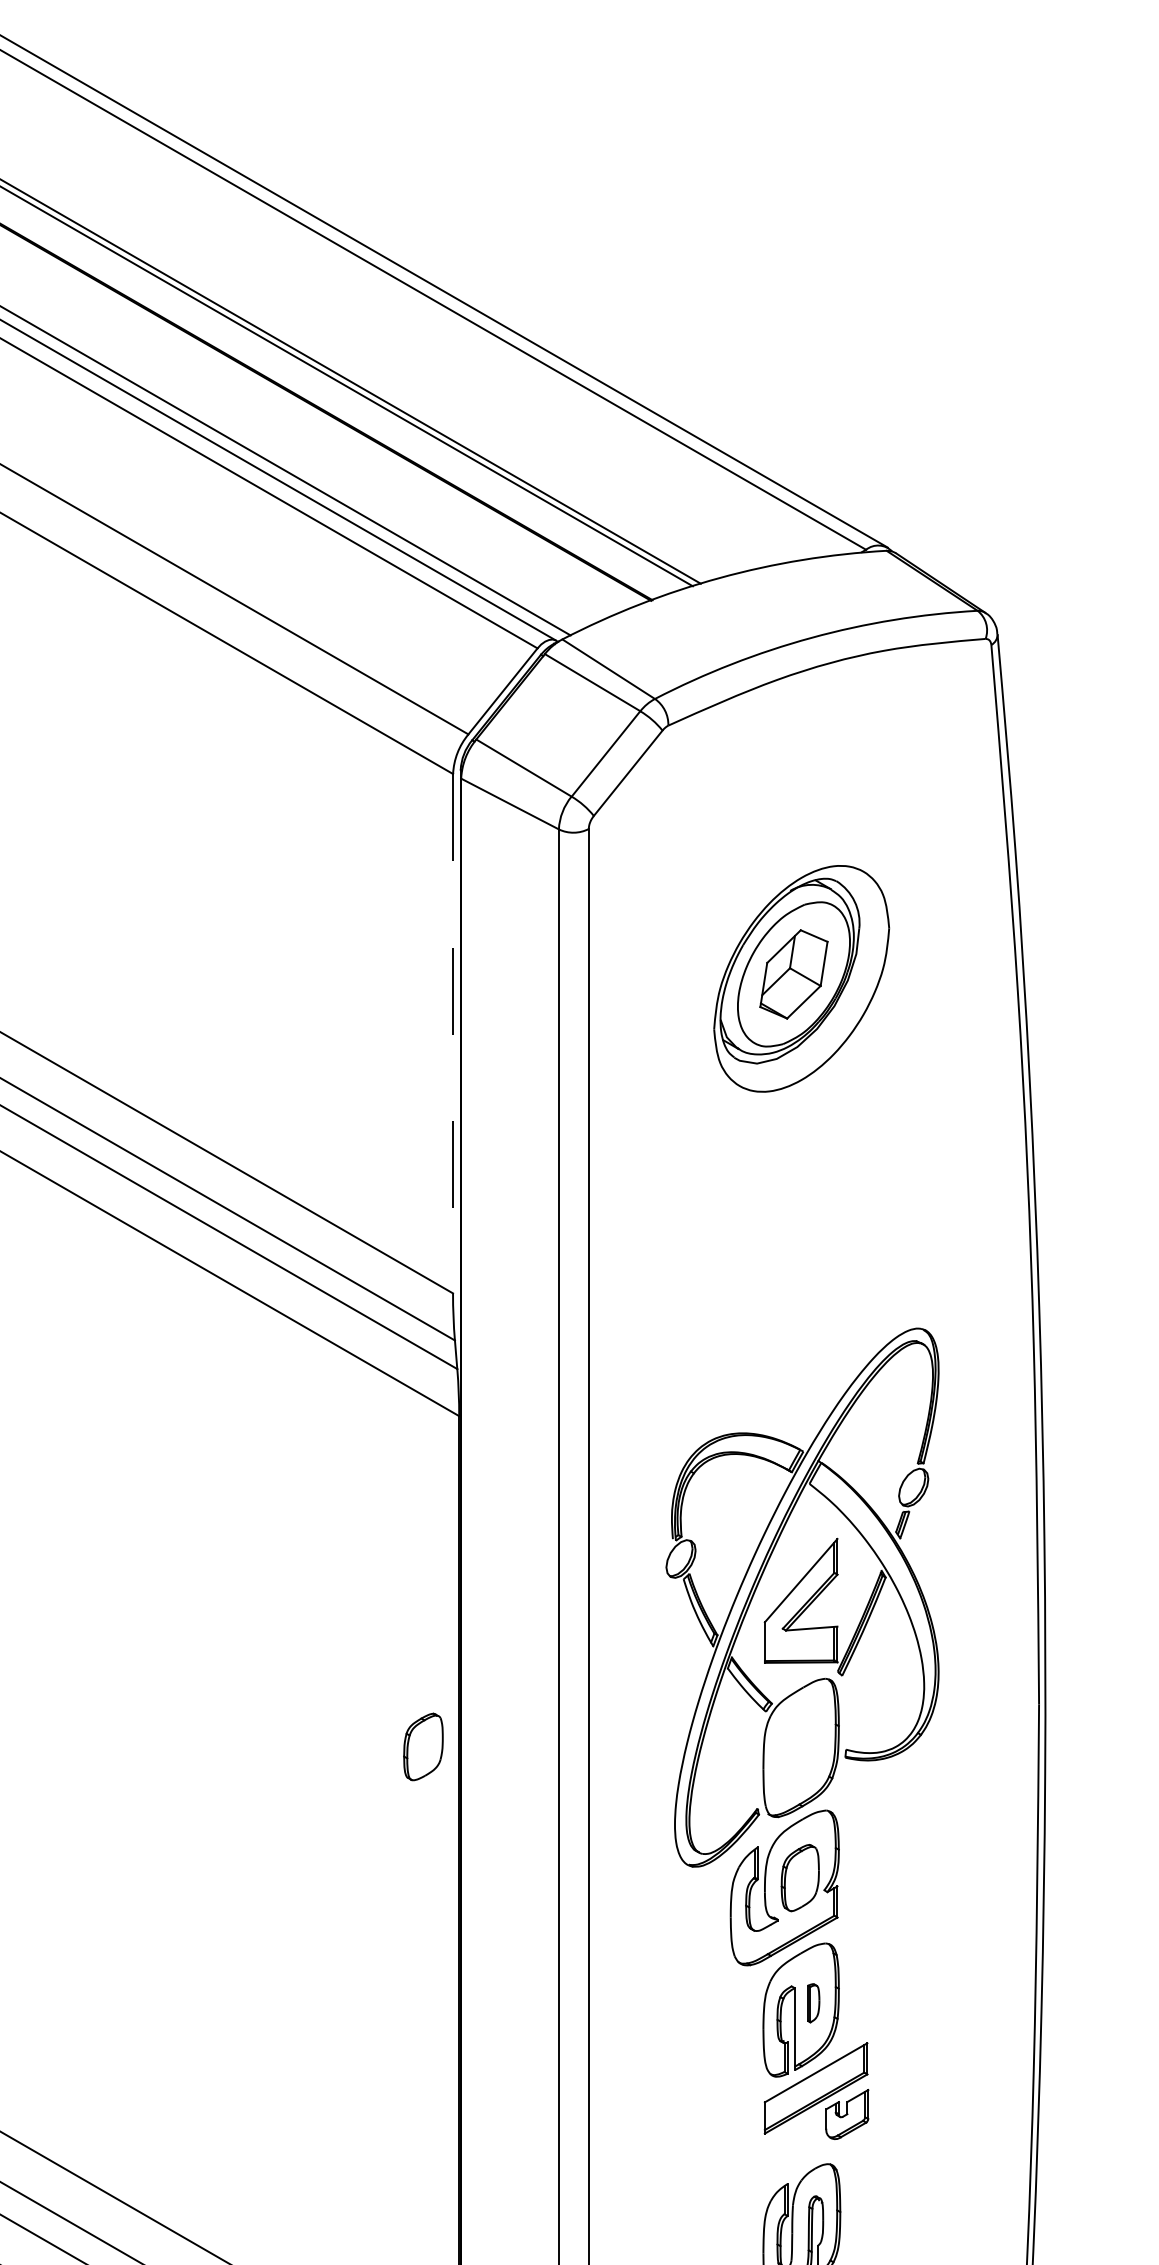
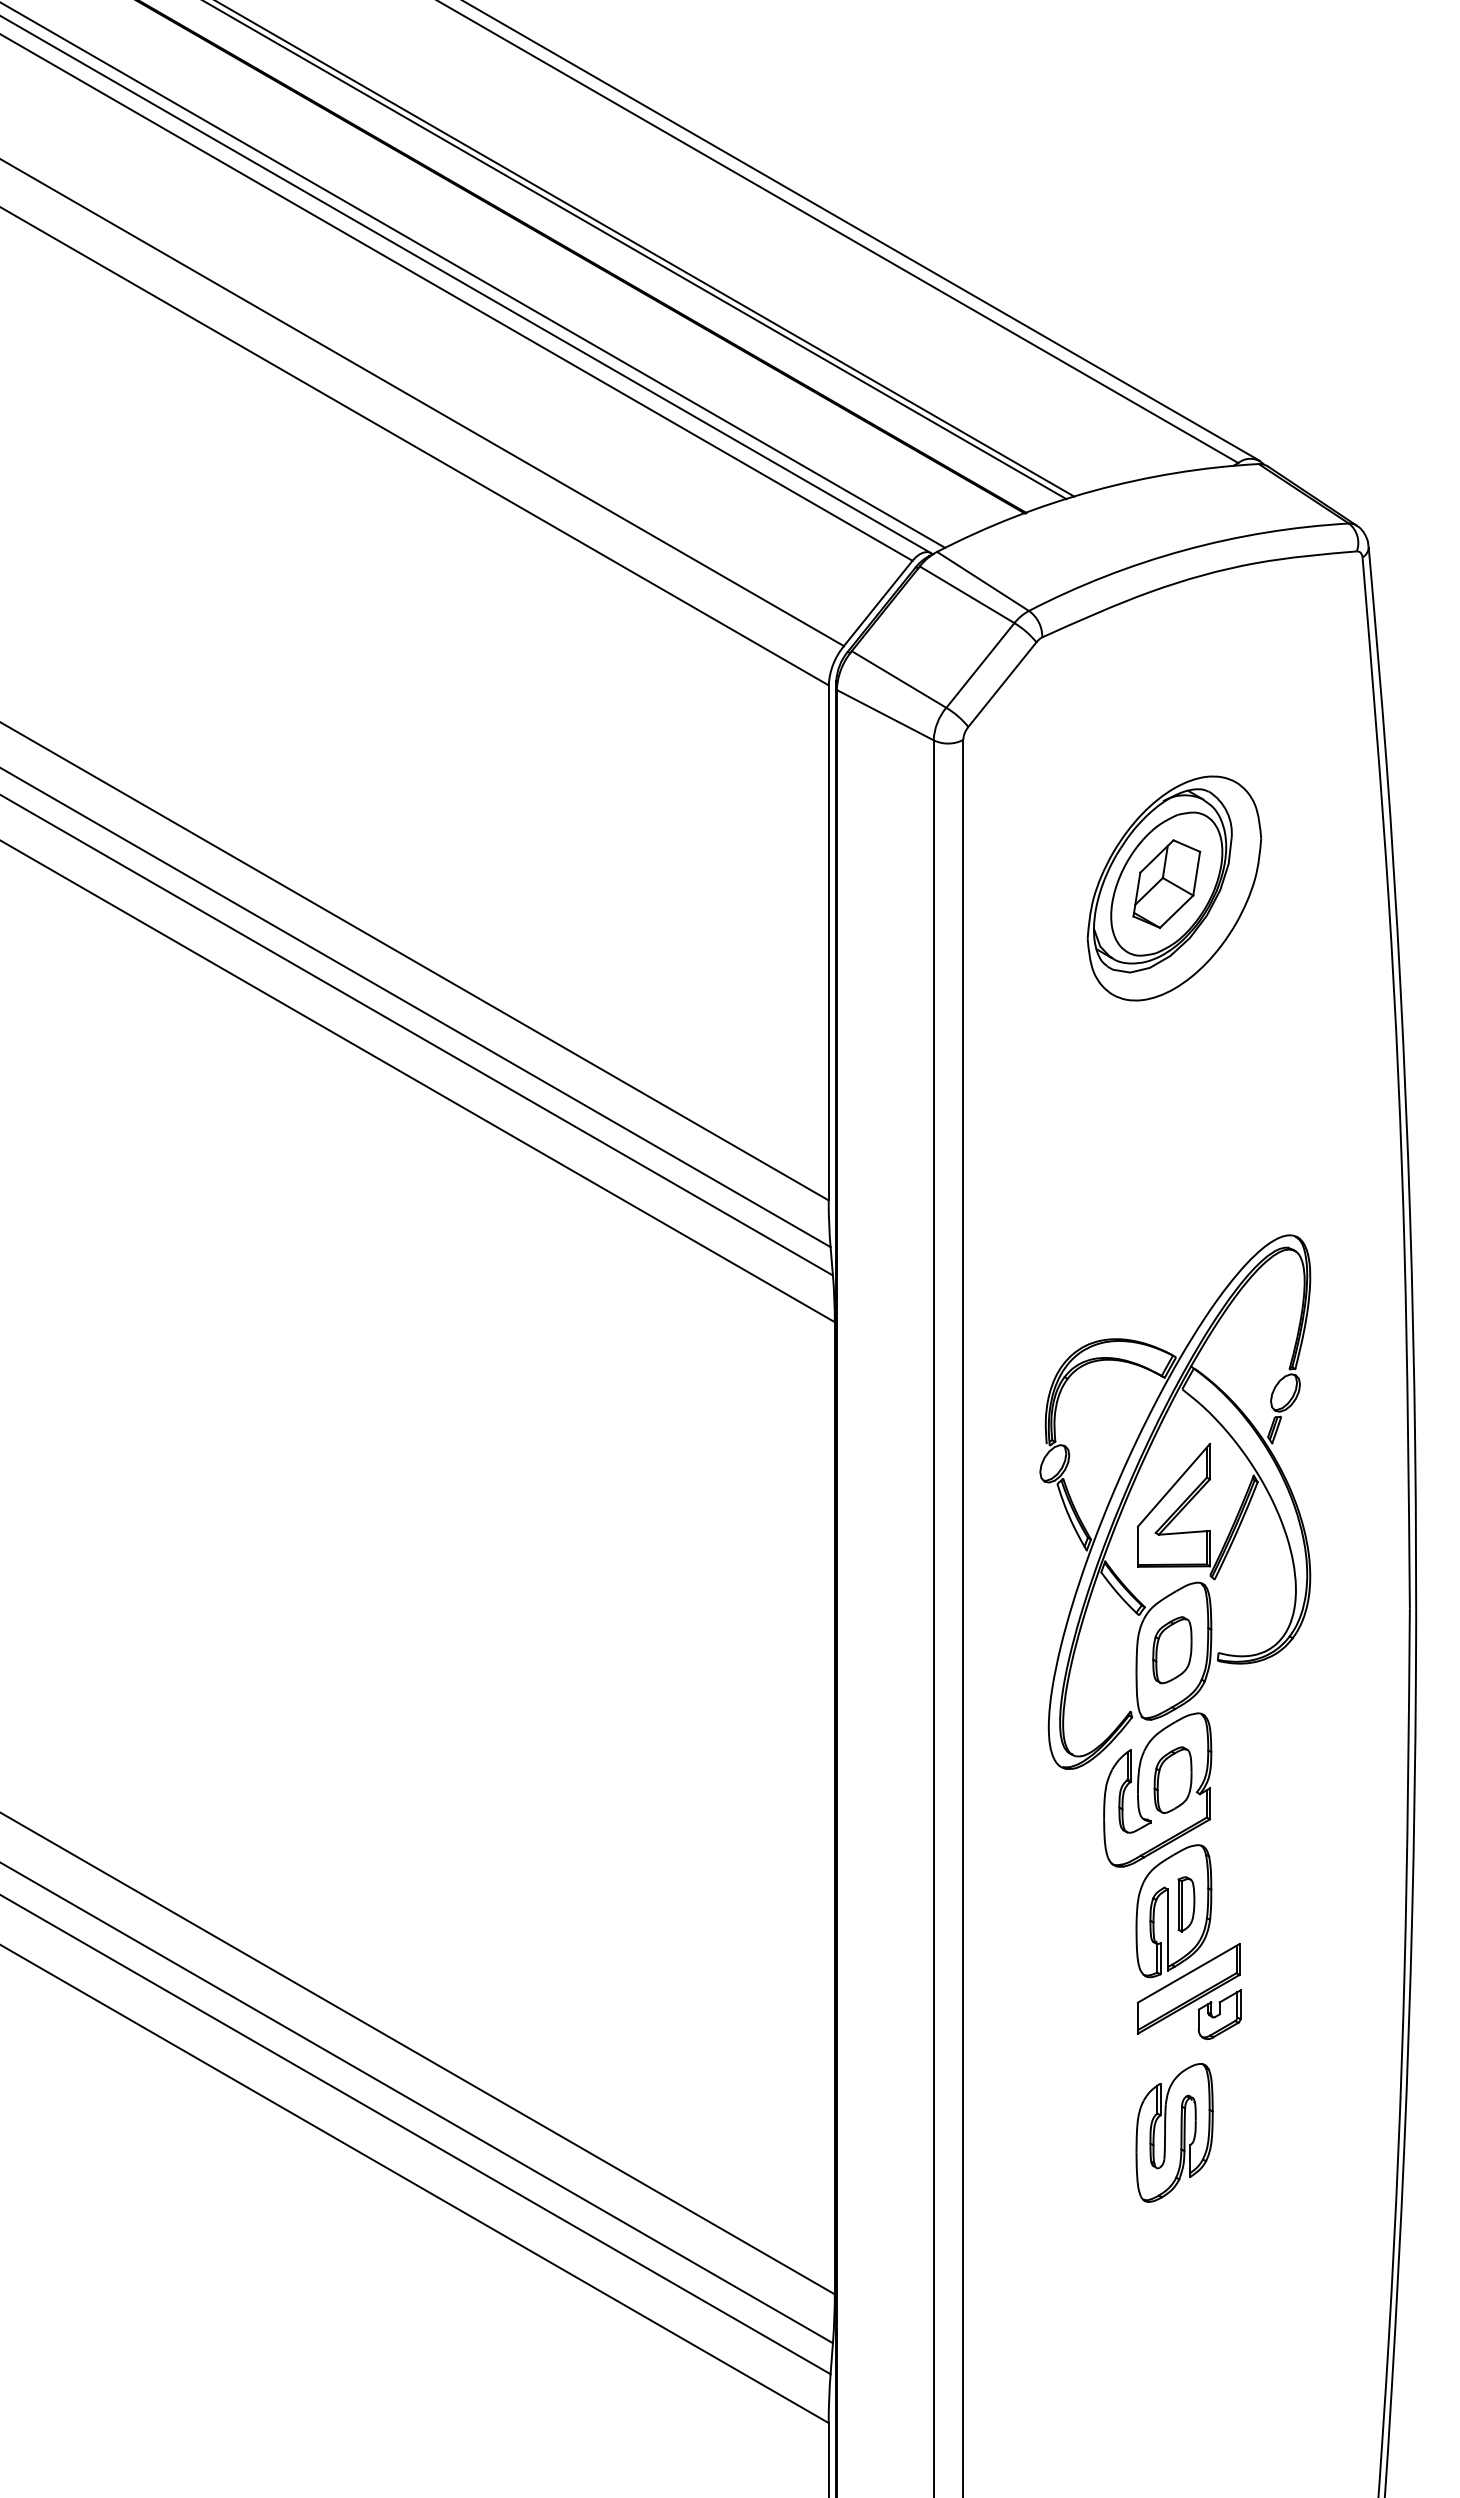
line: (452, 1033) -> (828, 942), dashed -> solid
part: (423, 1747) -> (1172, 1650), moved
part: (813, 2003) -> (1186, 1904), size x1.43

